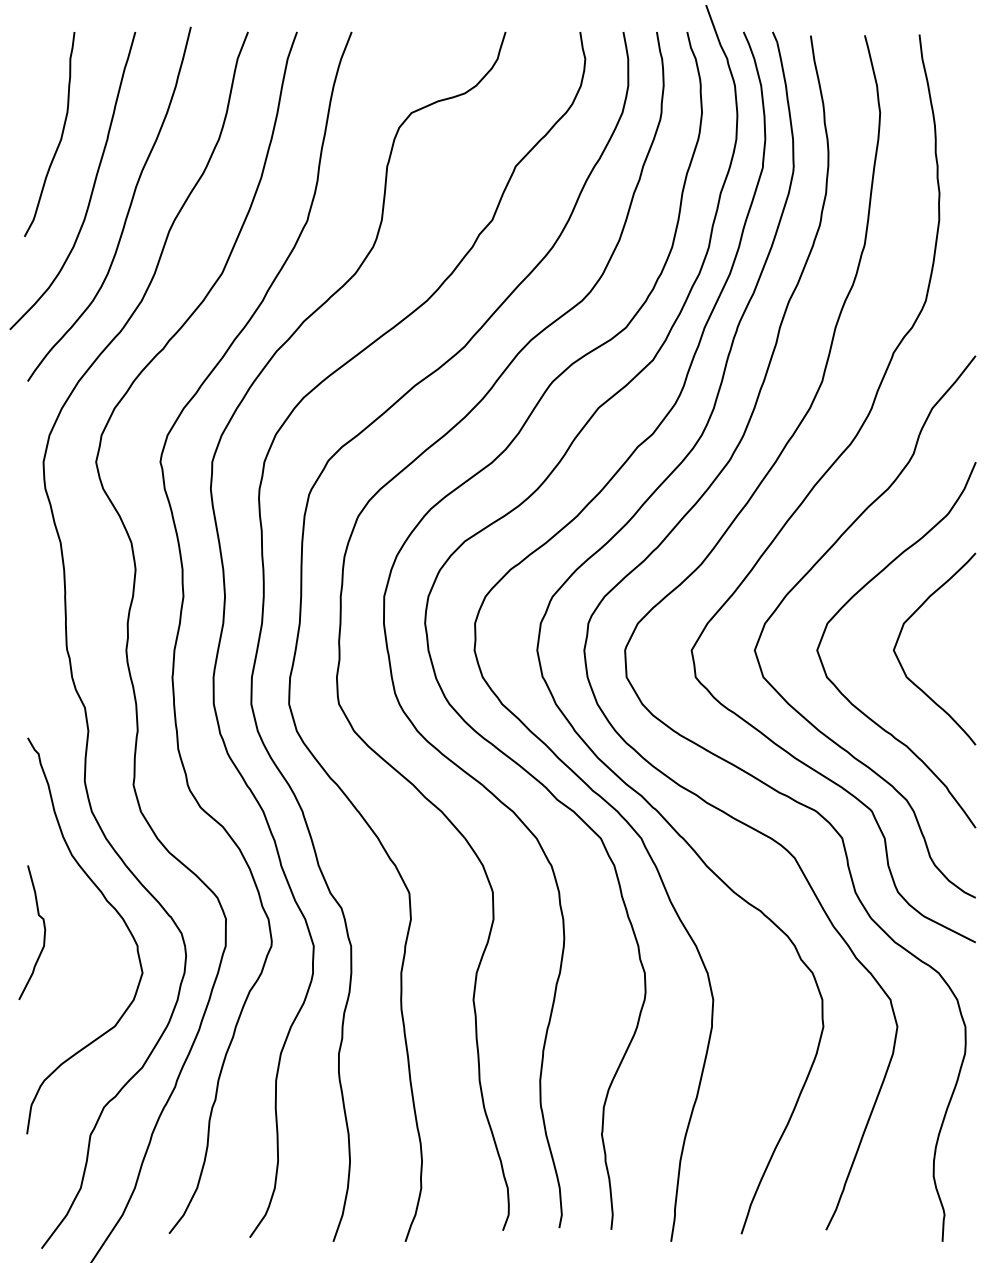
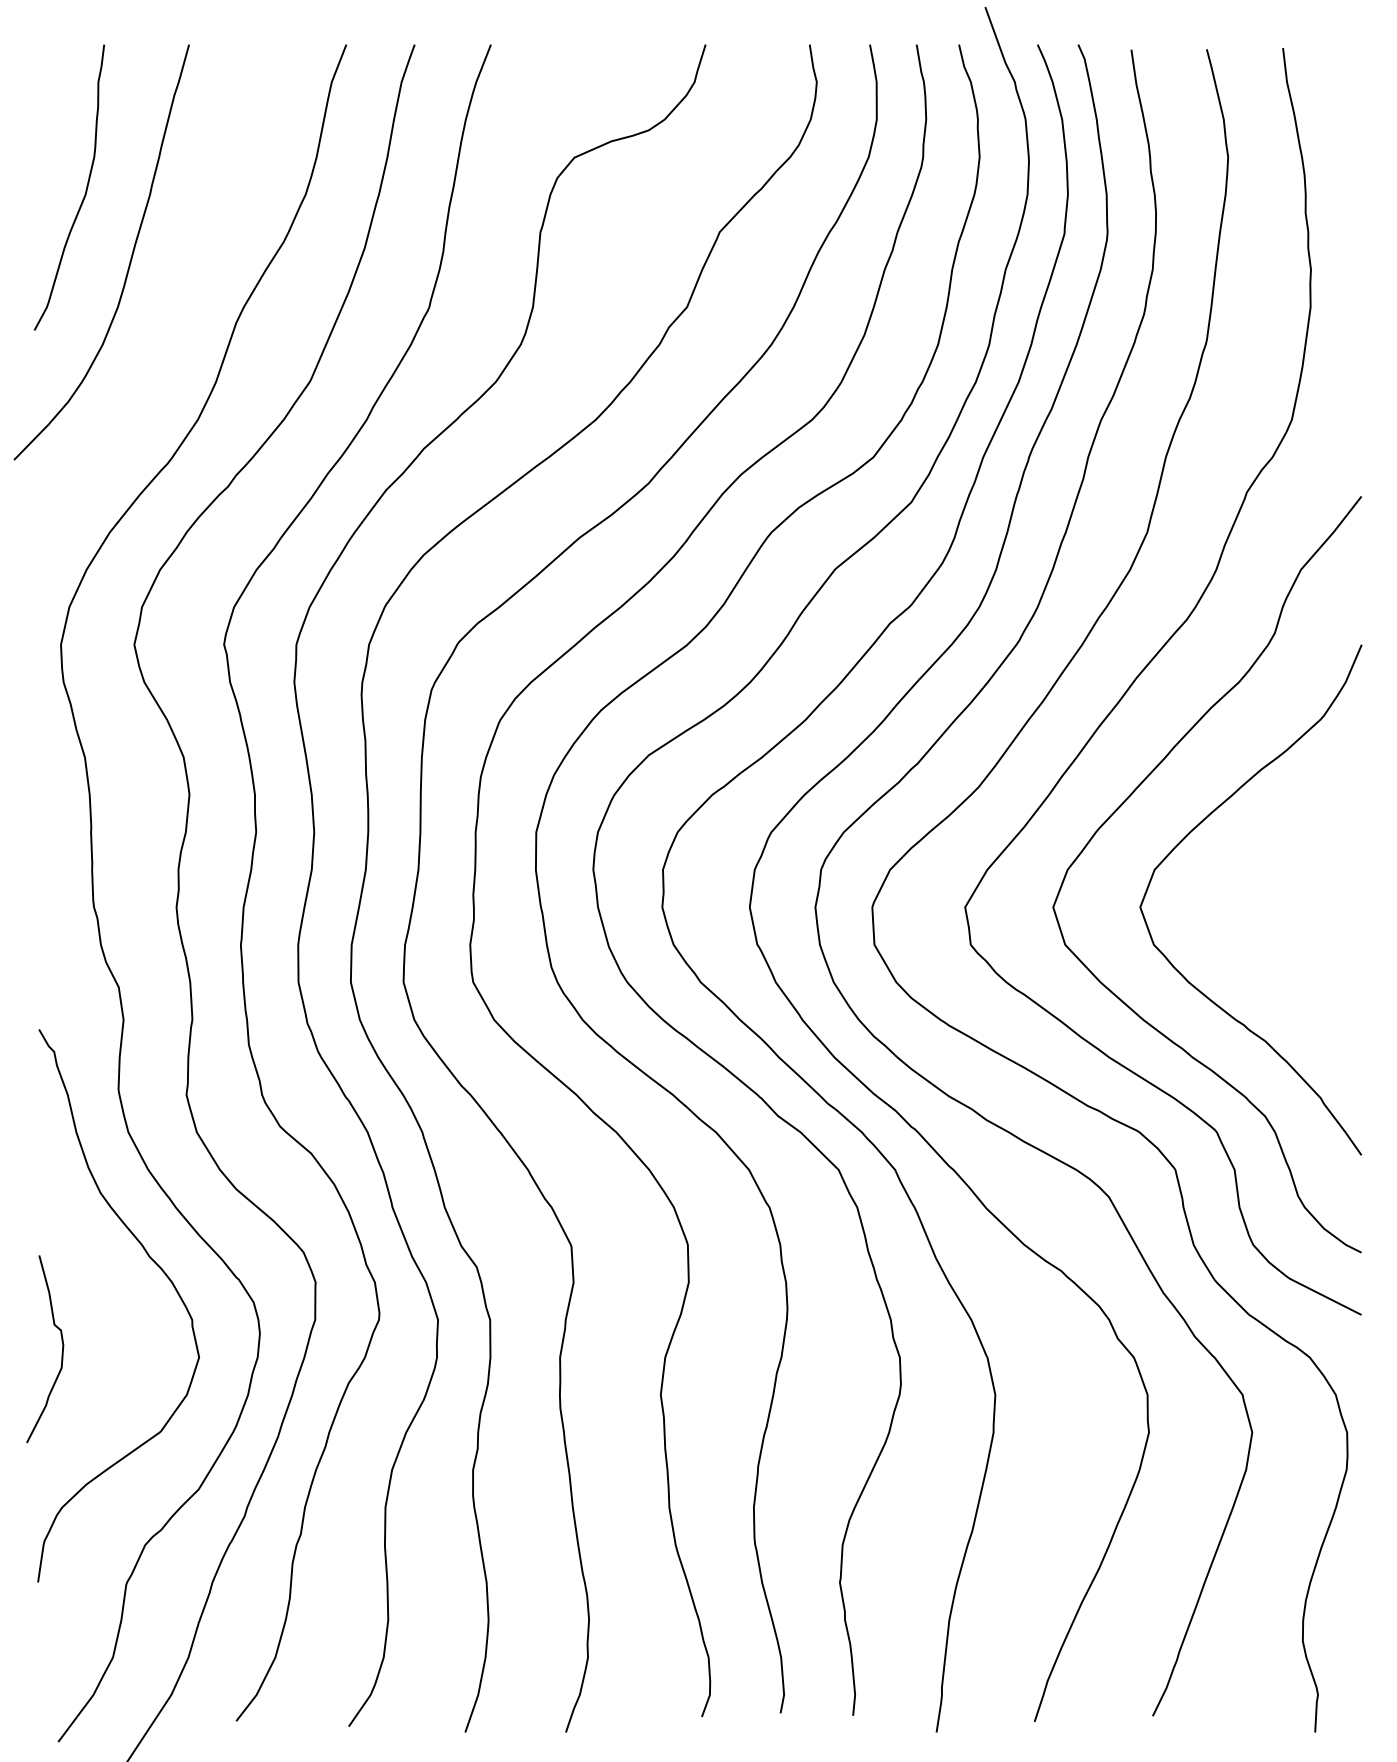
curve: (128, 208) -> (179, 291), removed
curve: (901, 665) -> (1258, 928), removed
curve: (43, 935) -> (61, 1352), moved

